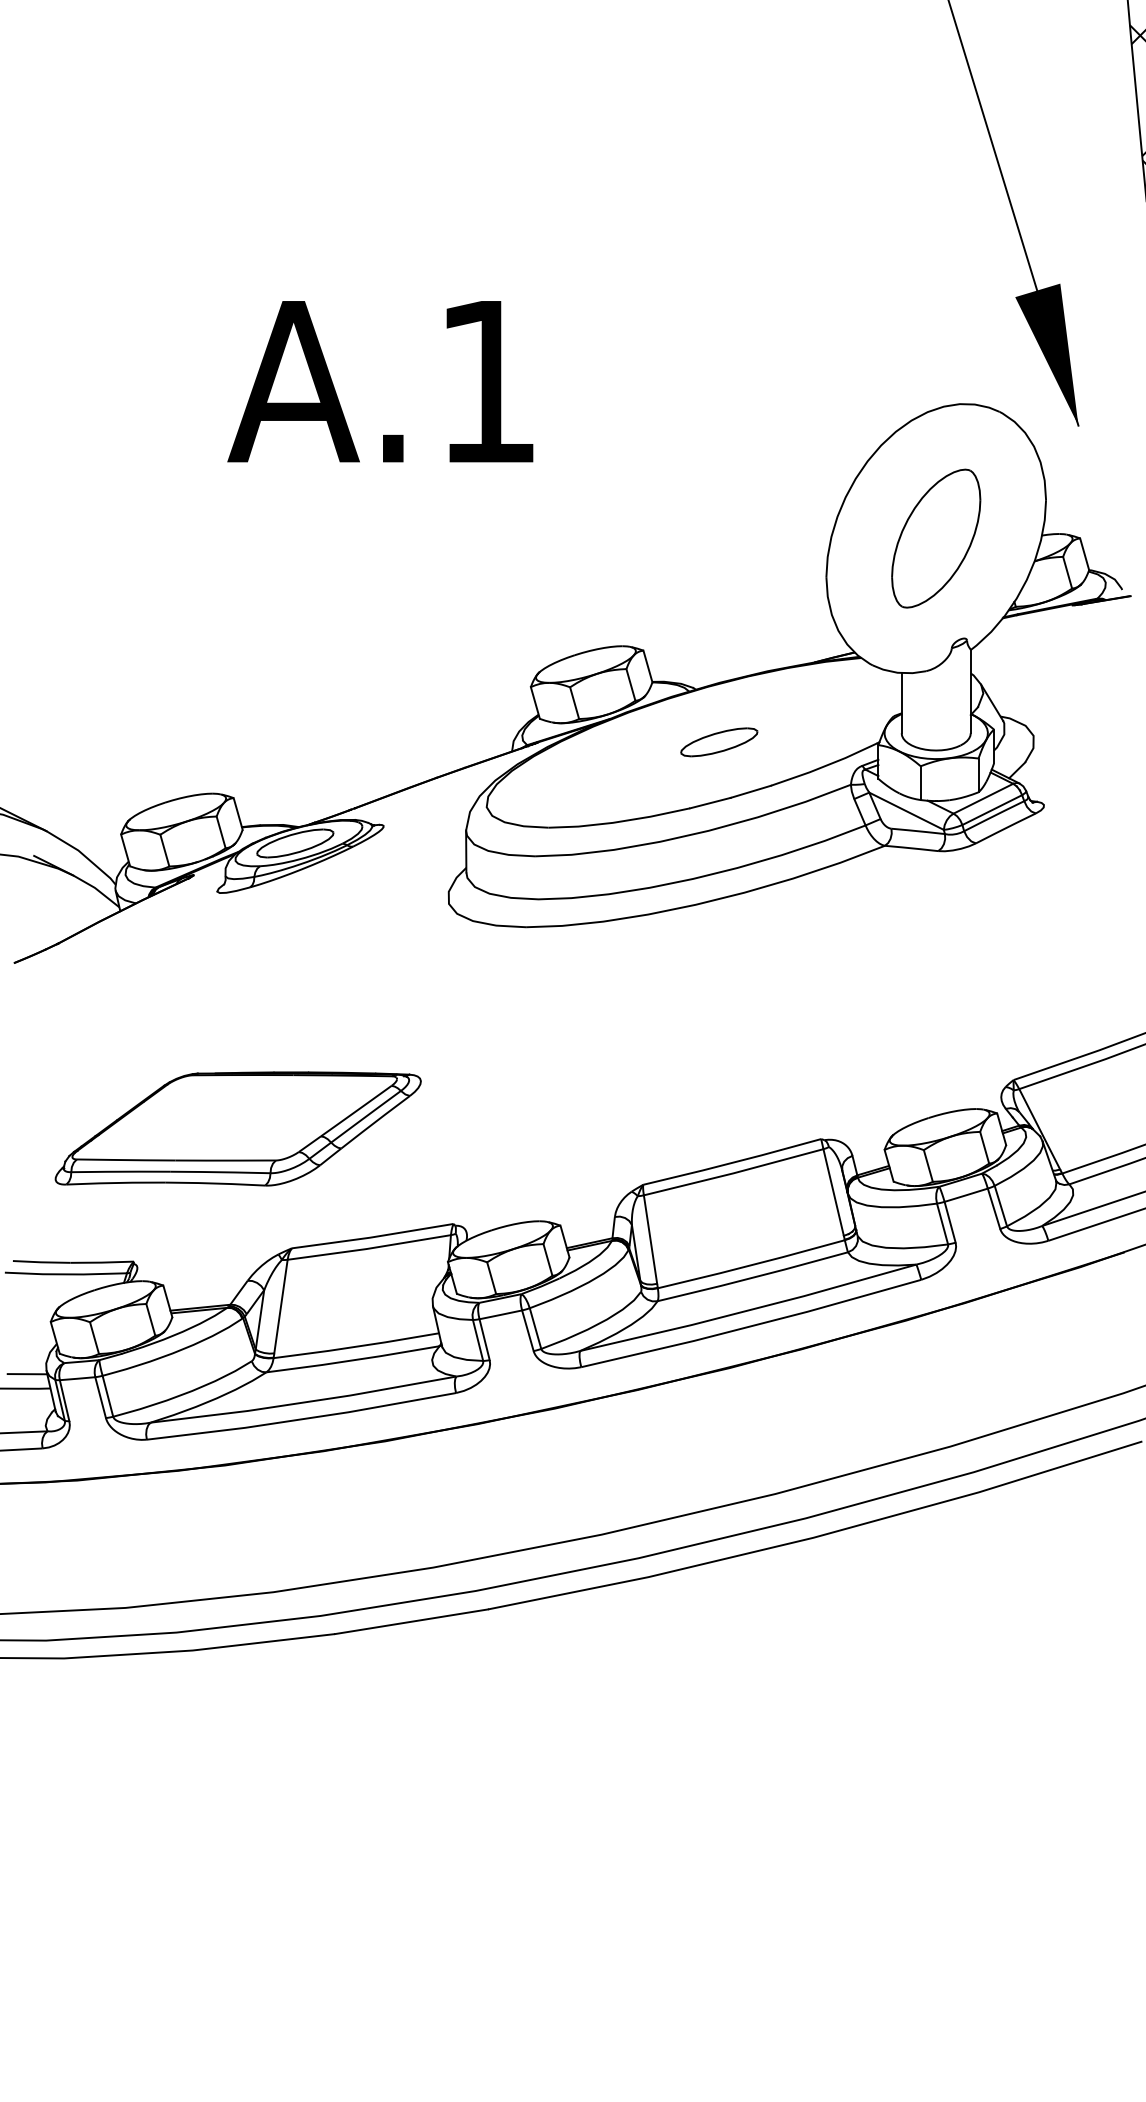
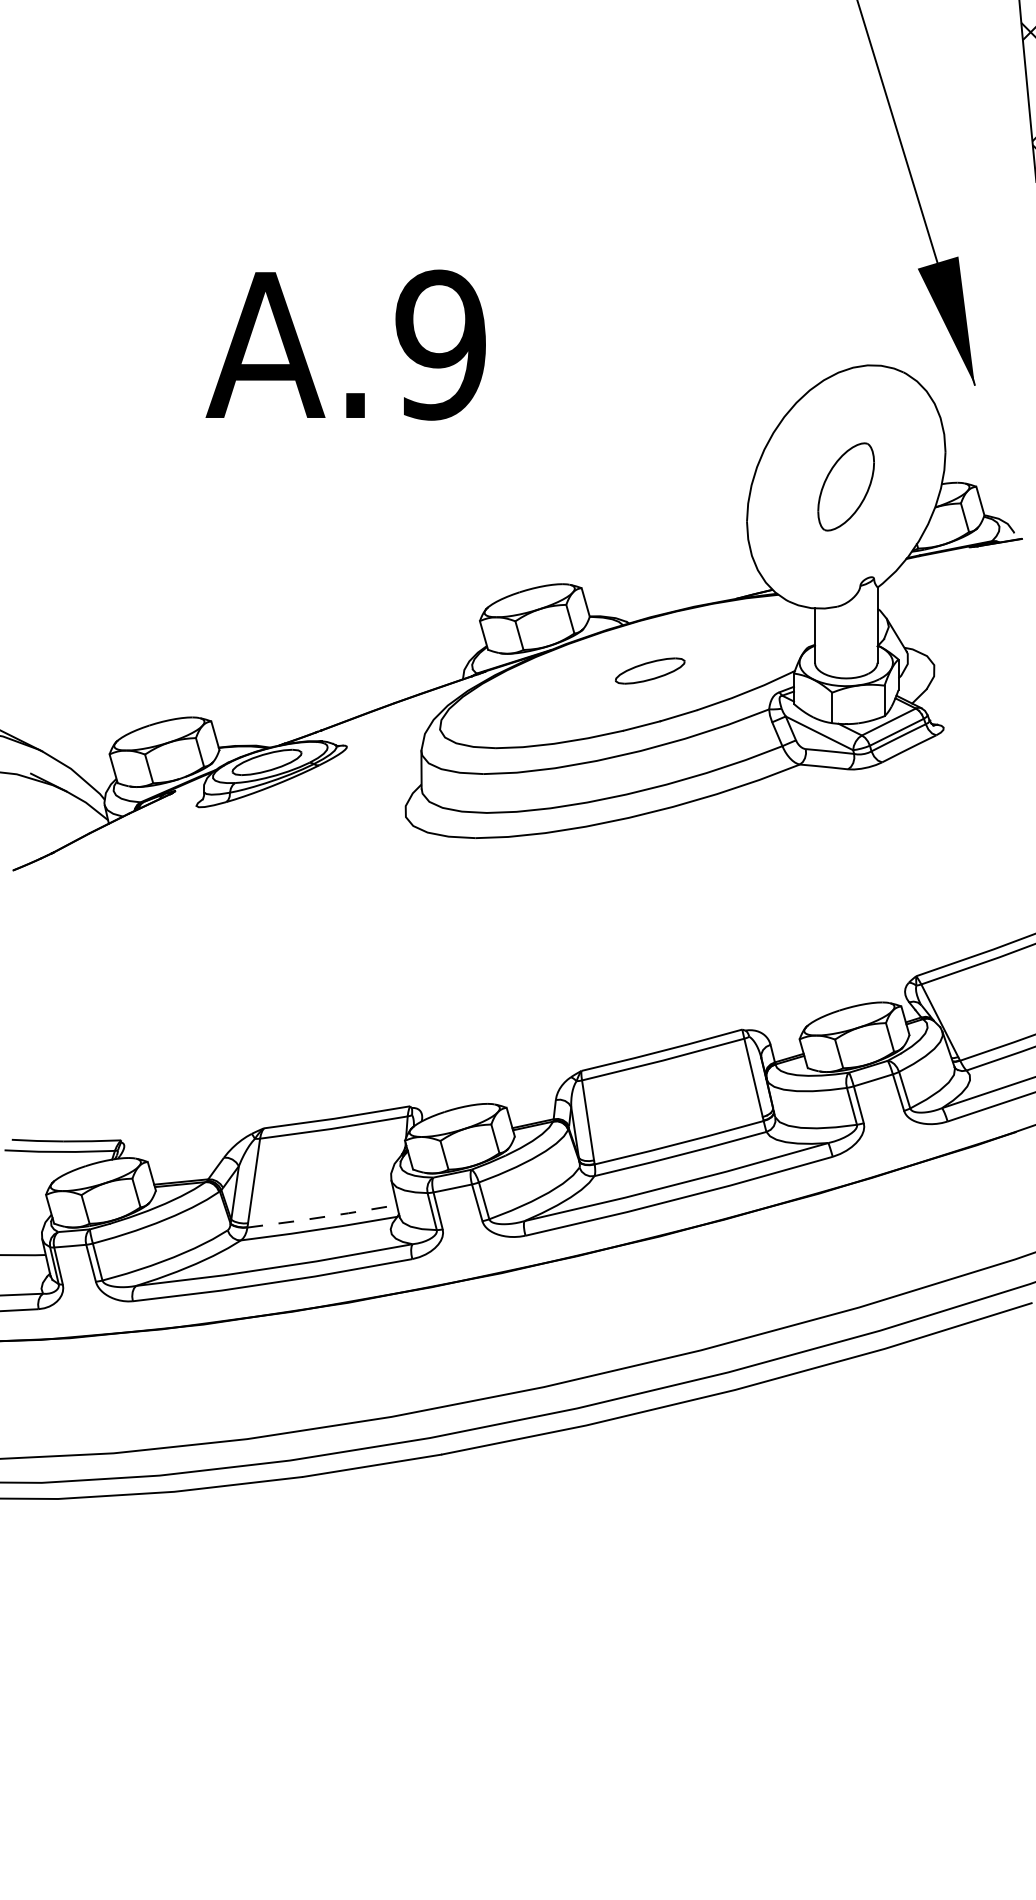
text: (487, 381) -> (440, 344), A.1 -> A.9
part: (935, 538) -> (845, 486), size x0.7
part: (238, 1129) -> (215, 1020), removed
line: (356, 1346) -> (322, 1217), solid -> dashed
line: (26, 1373) -> (24, 1241), removed

